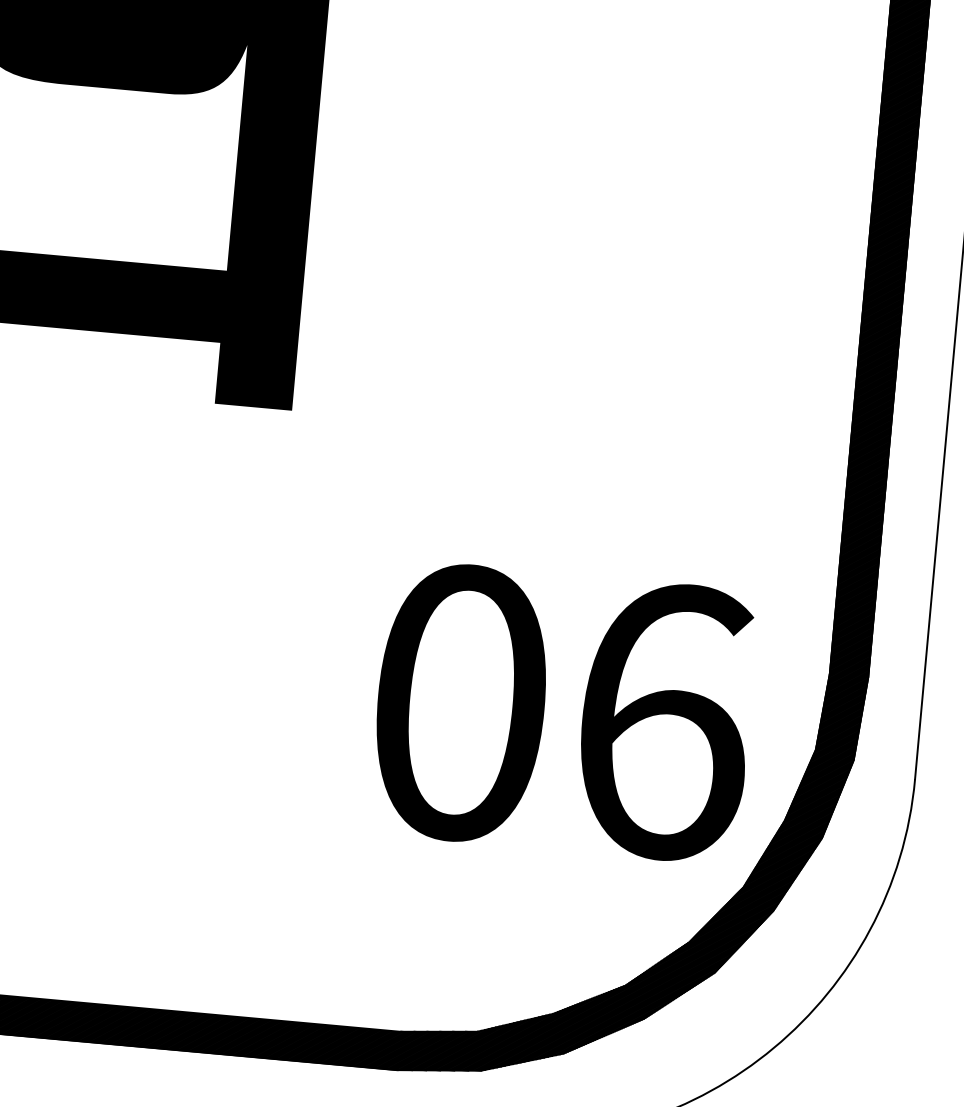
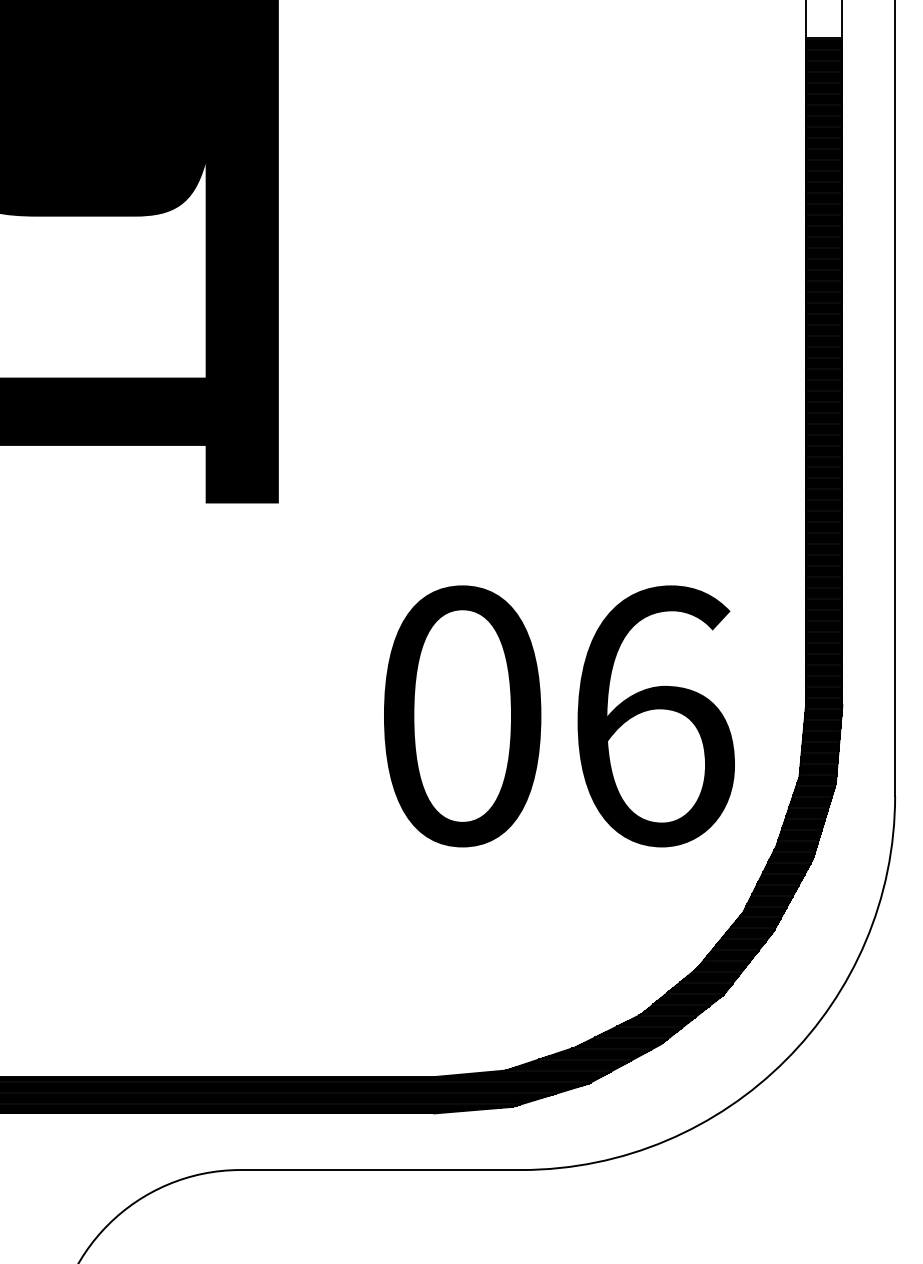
text: (563, 712) -> (559, 716), moved

